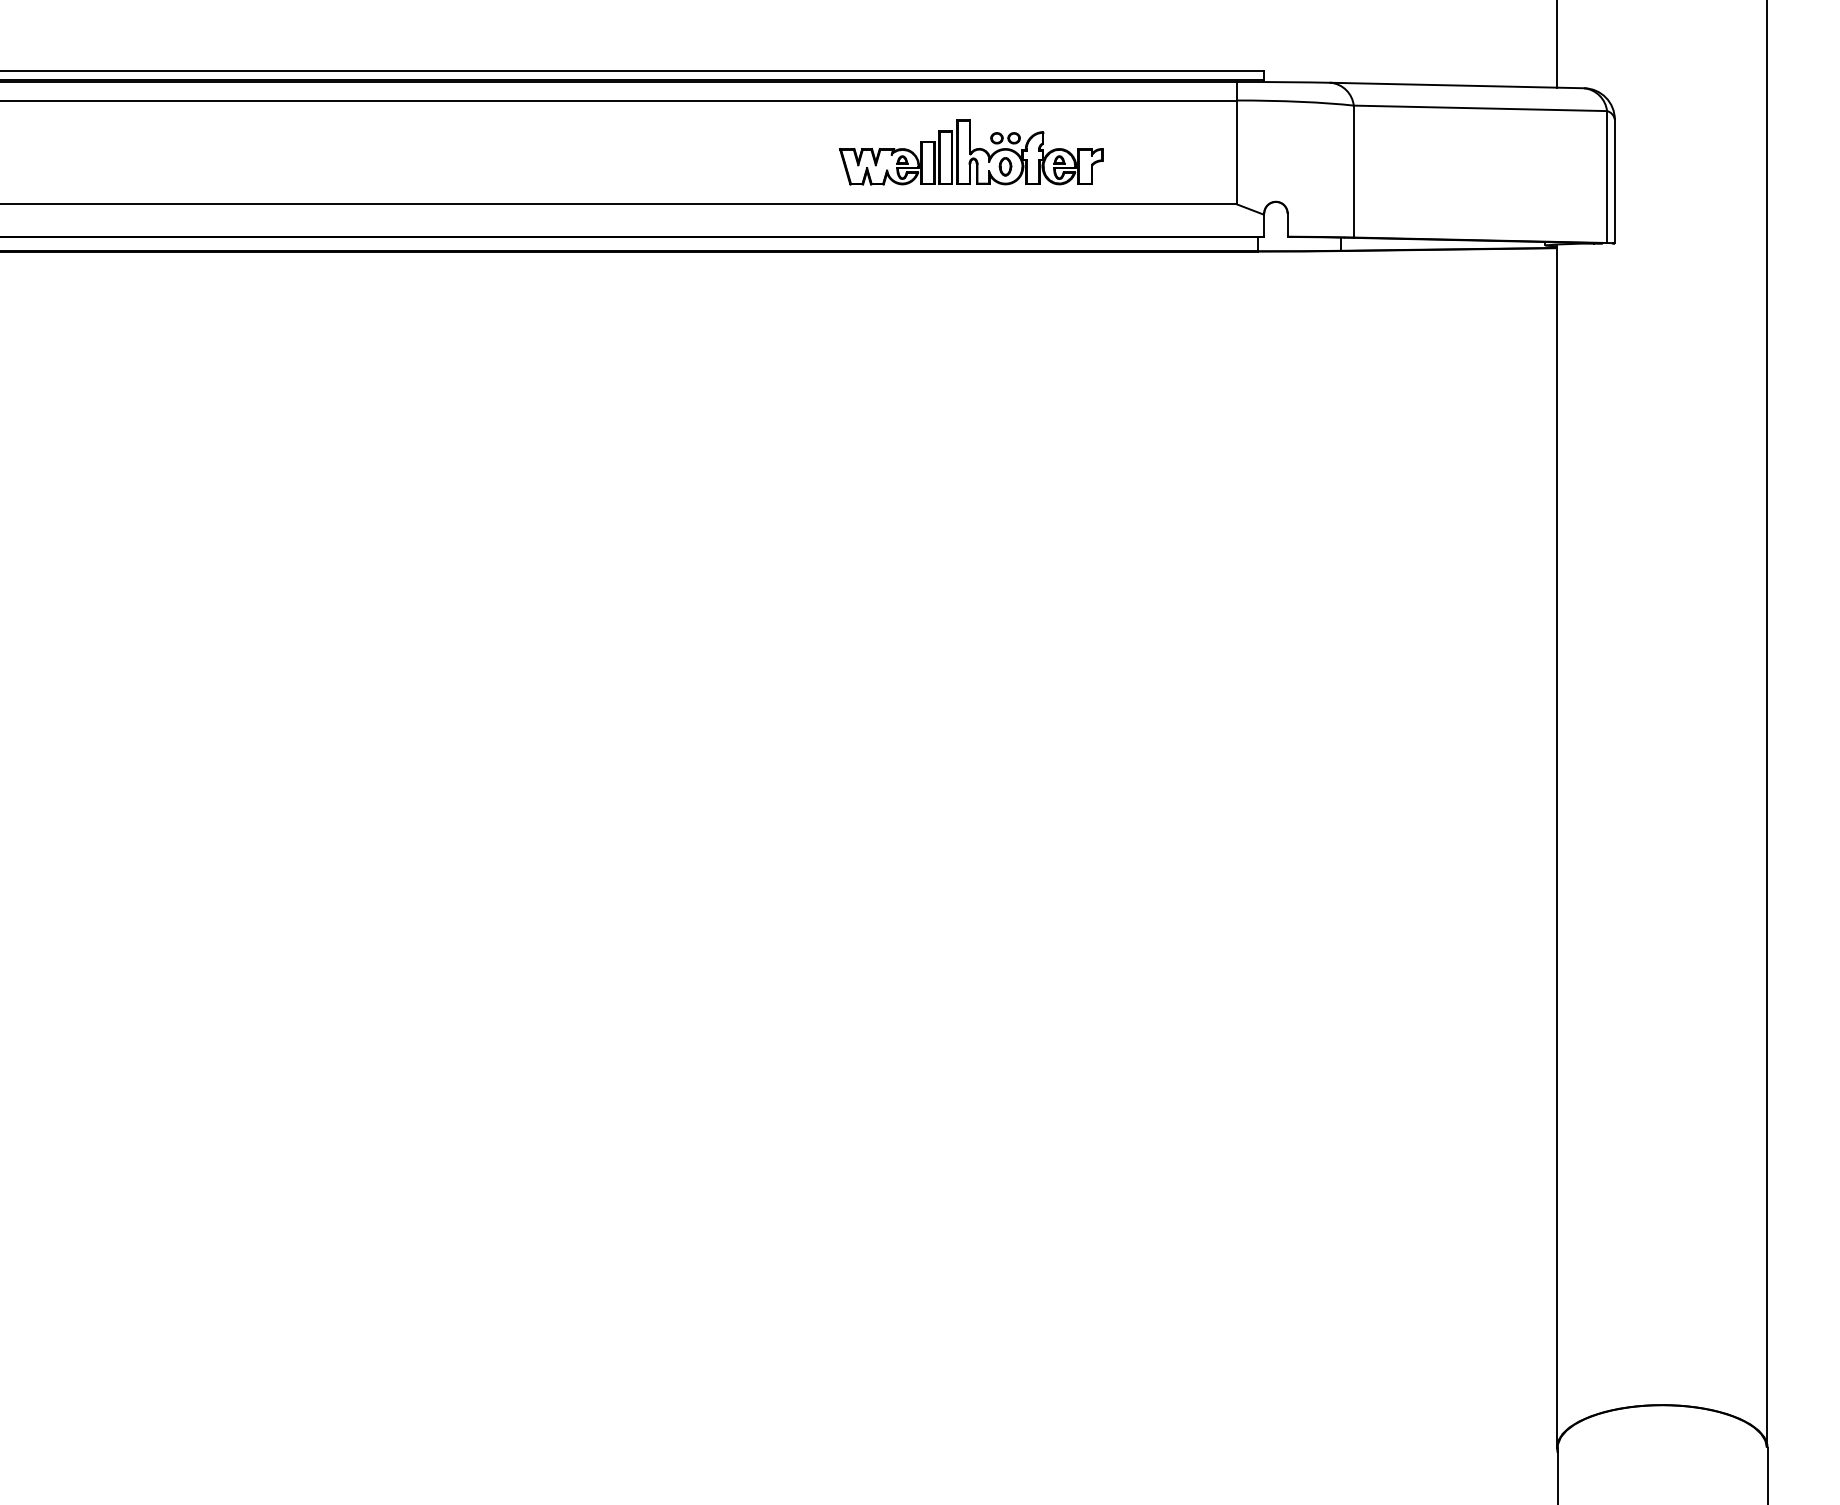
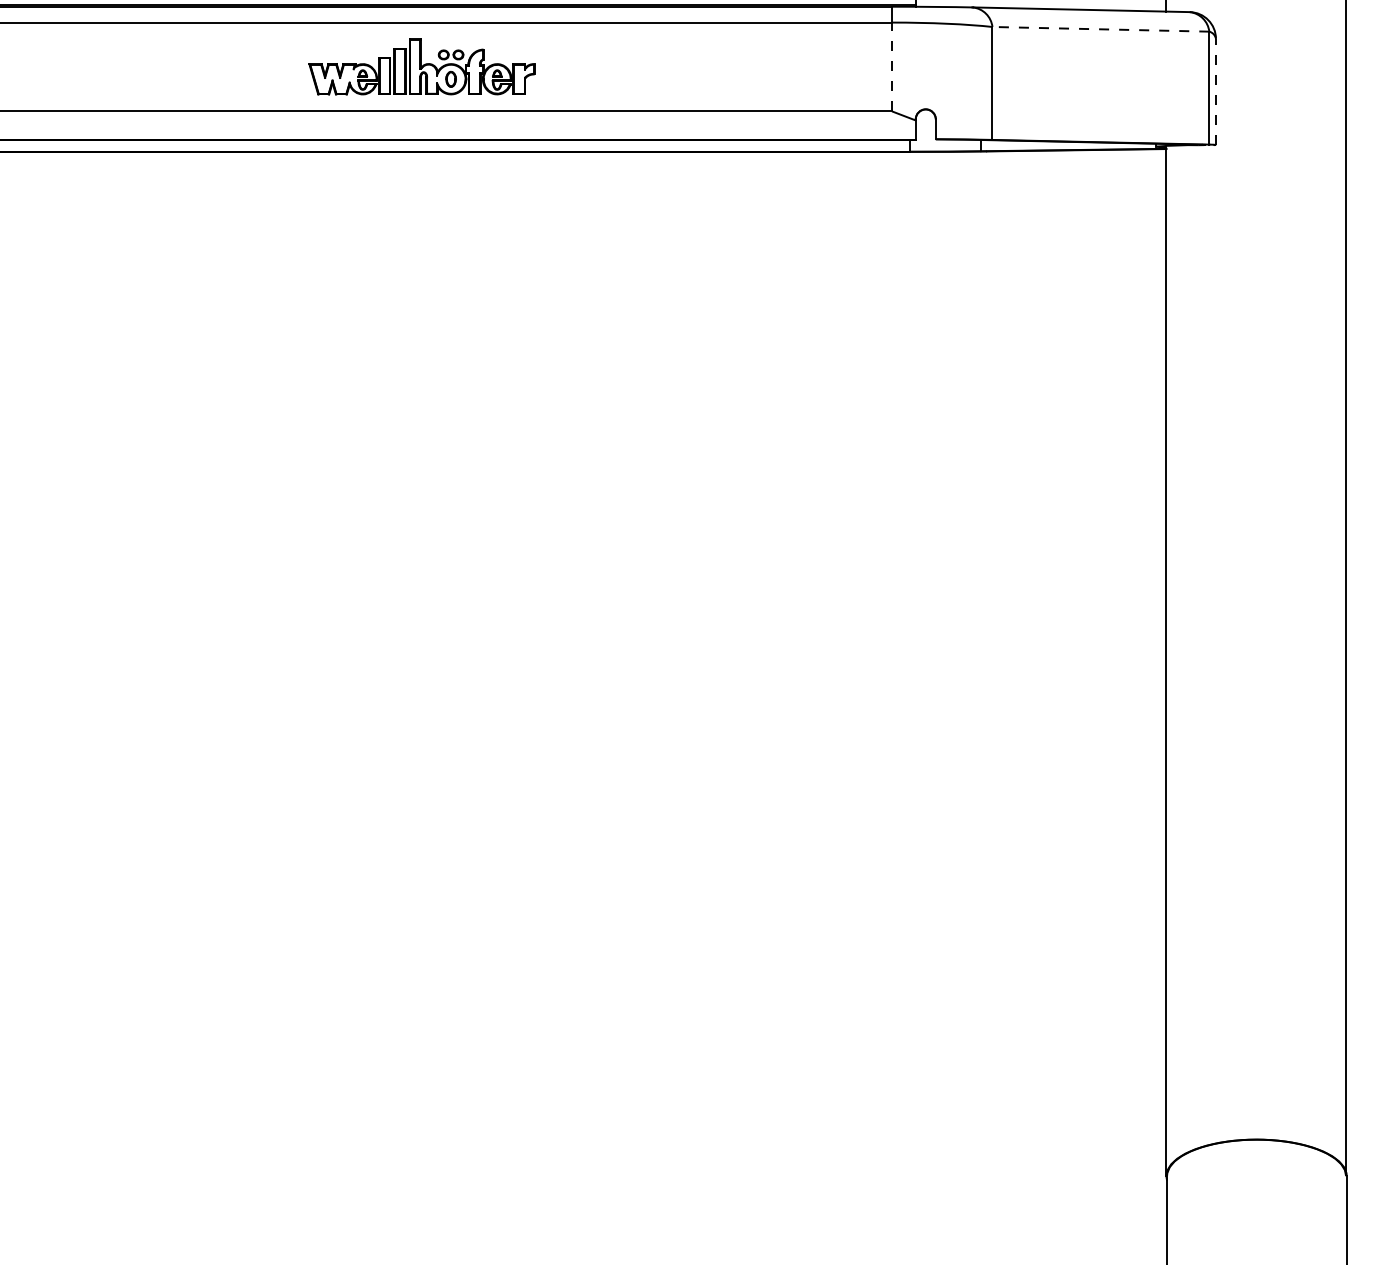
line: (1480, 108) -> (1100, 29), solid -> dashed
part: (971, 152) -> (421, 67), moved
line: (1236, 152) -> (892, 67), solid -> dashed
line: (1614, 181) -> (1215, 91), solid -> dashed

